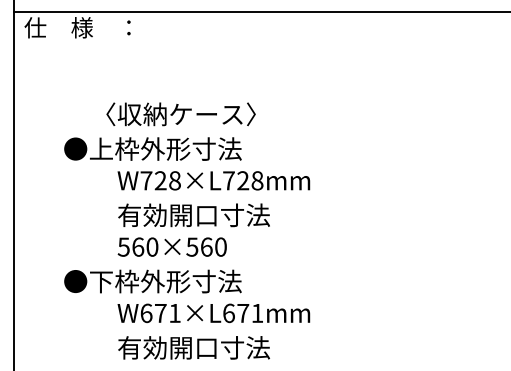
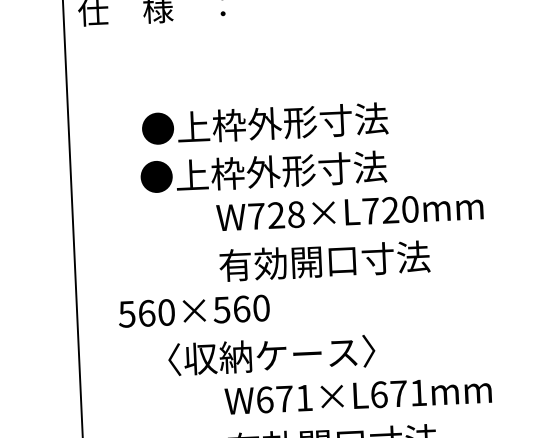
text: (160, 114) -> (271, 123), 〈収納ケース〉 -> ●上枠外形寸法
text: (257, 180) -> (410, 209), W728×L728mm -> W728×L720mm
text: (171, 246) -> (192, 310), moved
text: (152, 281) -> (271, 355), ●下枠外形寸法 -> 〈収納ケース〉

